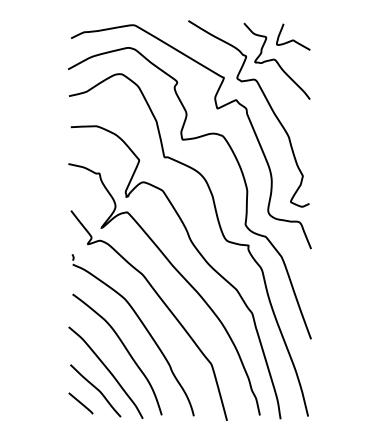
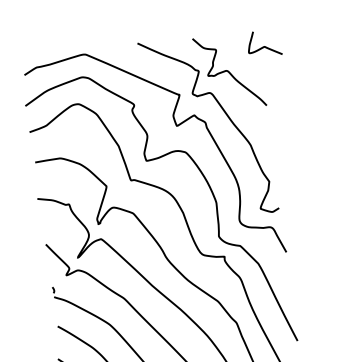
curve: (293, 39) -> (264, 45), moved

